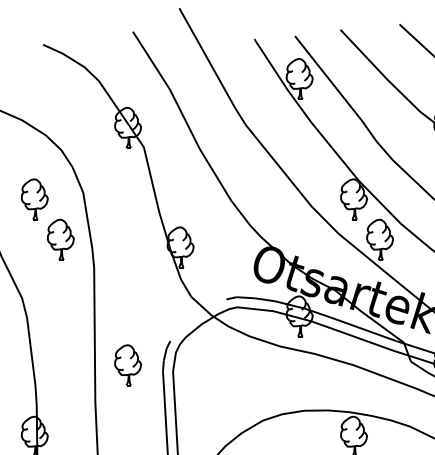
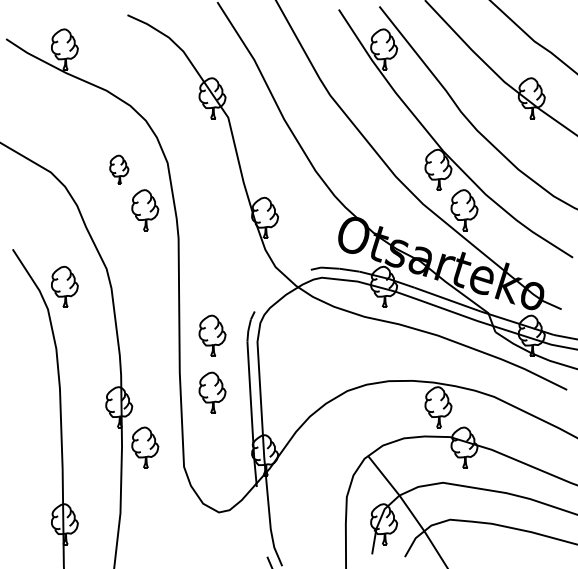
part: (35, 199) -> (119, 169), size x0.7
part: (128, 422) -> (212, 392), added

